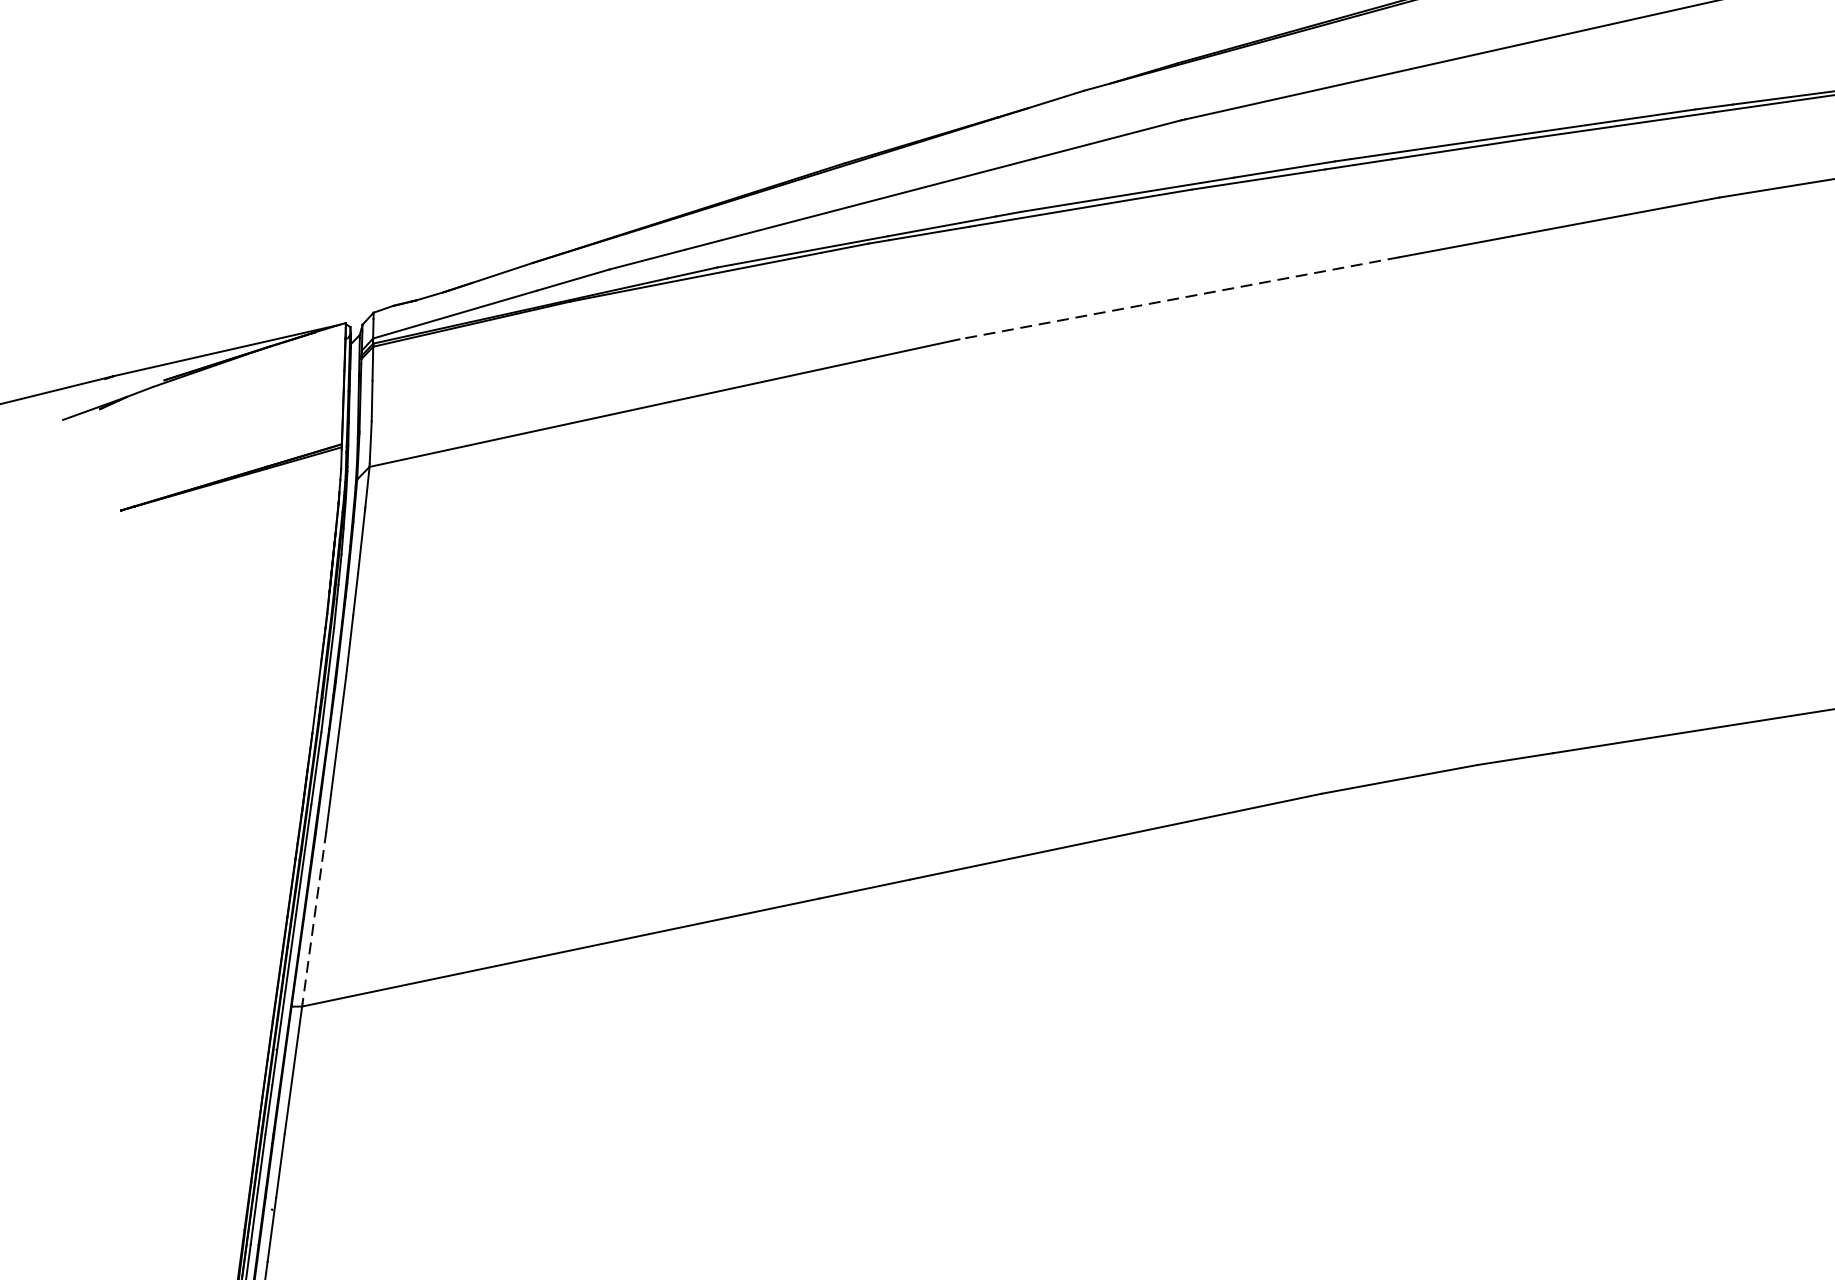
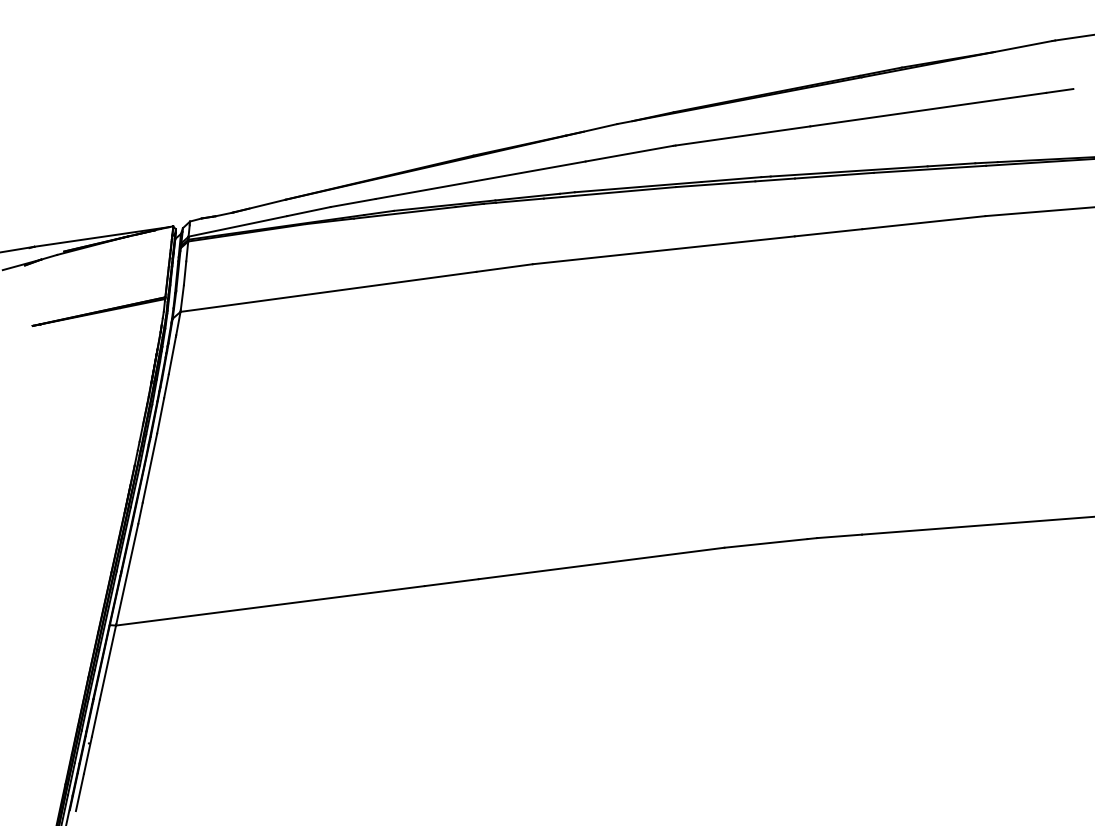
line: (1178, 298) -> (663, 250), dashed -> solid
line: (314, 918) -> (127, 574), dashed -> solid

